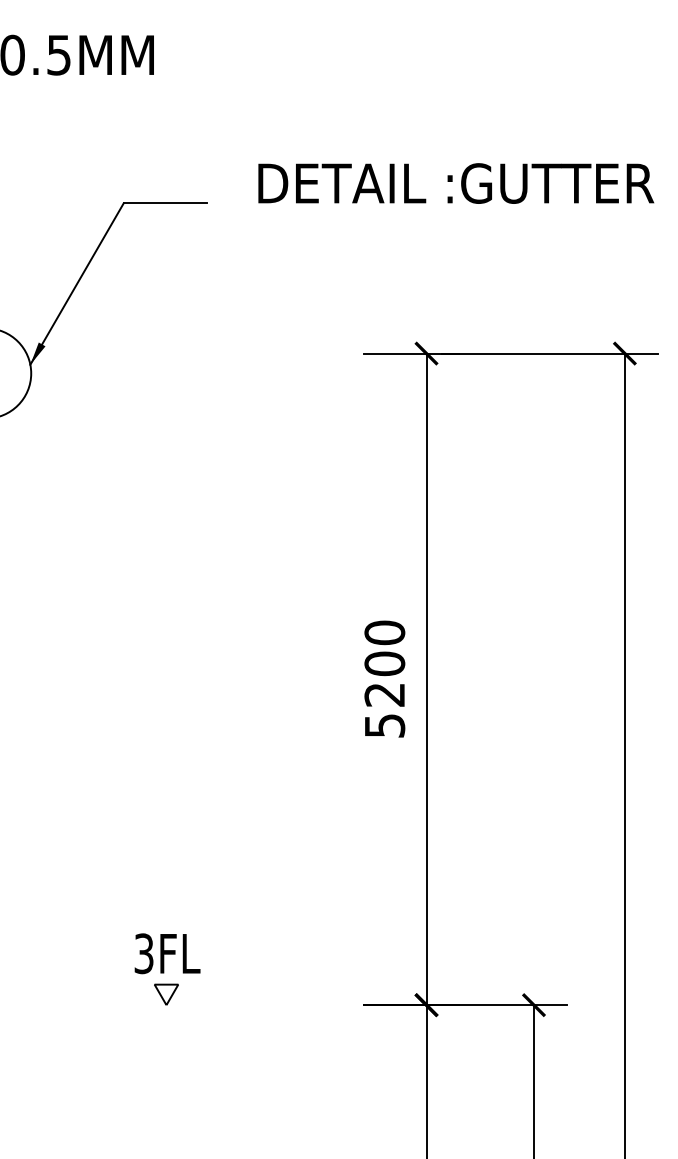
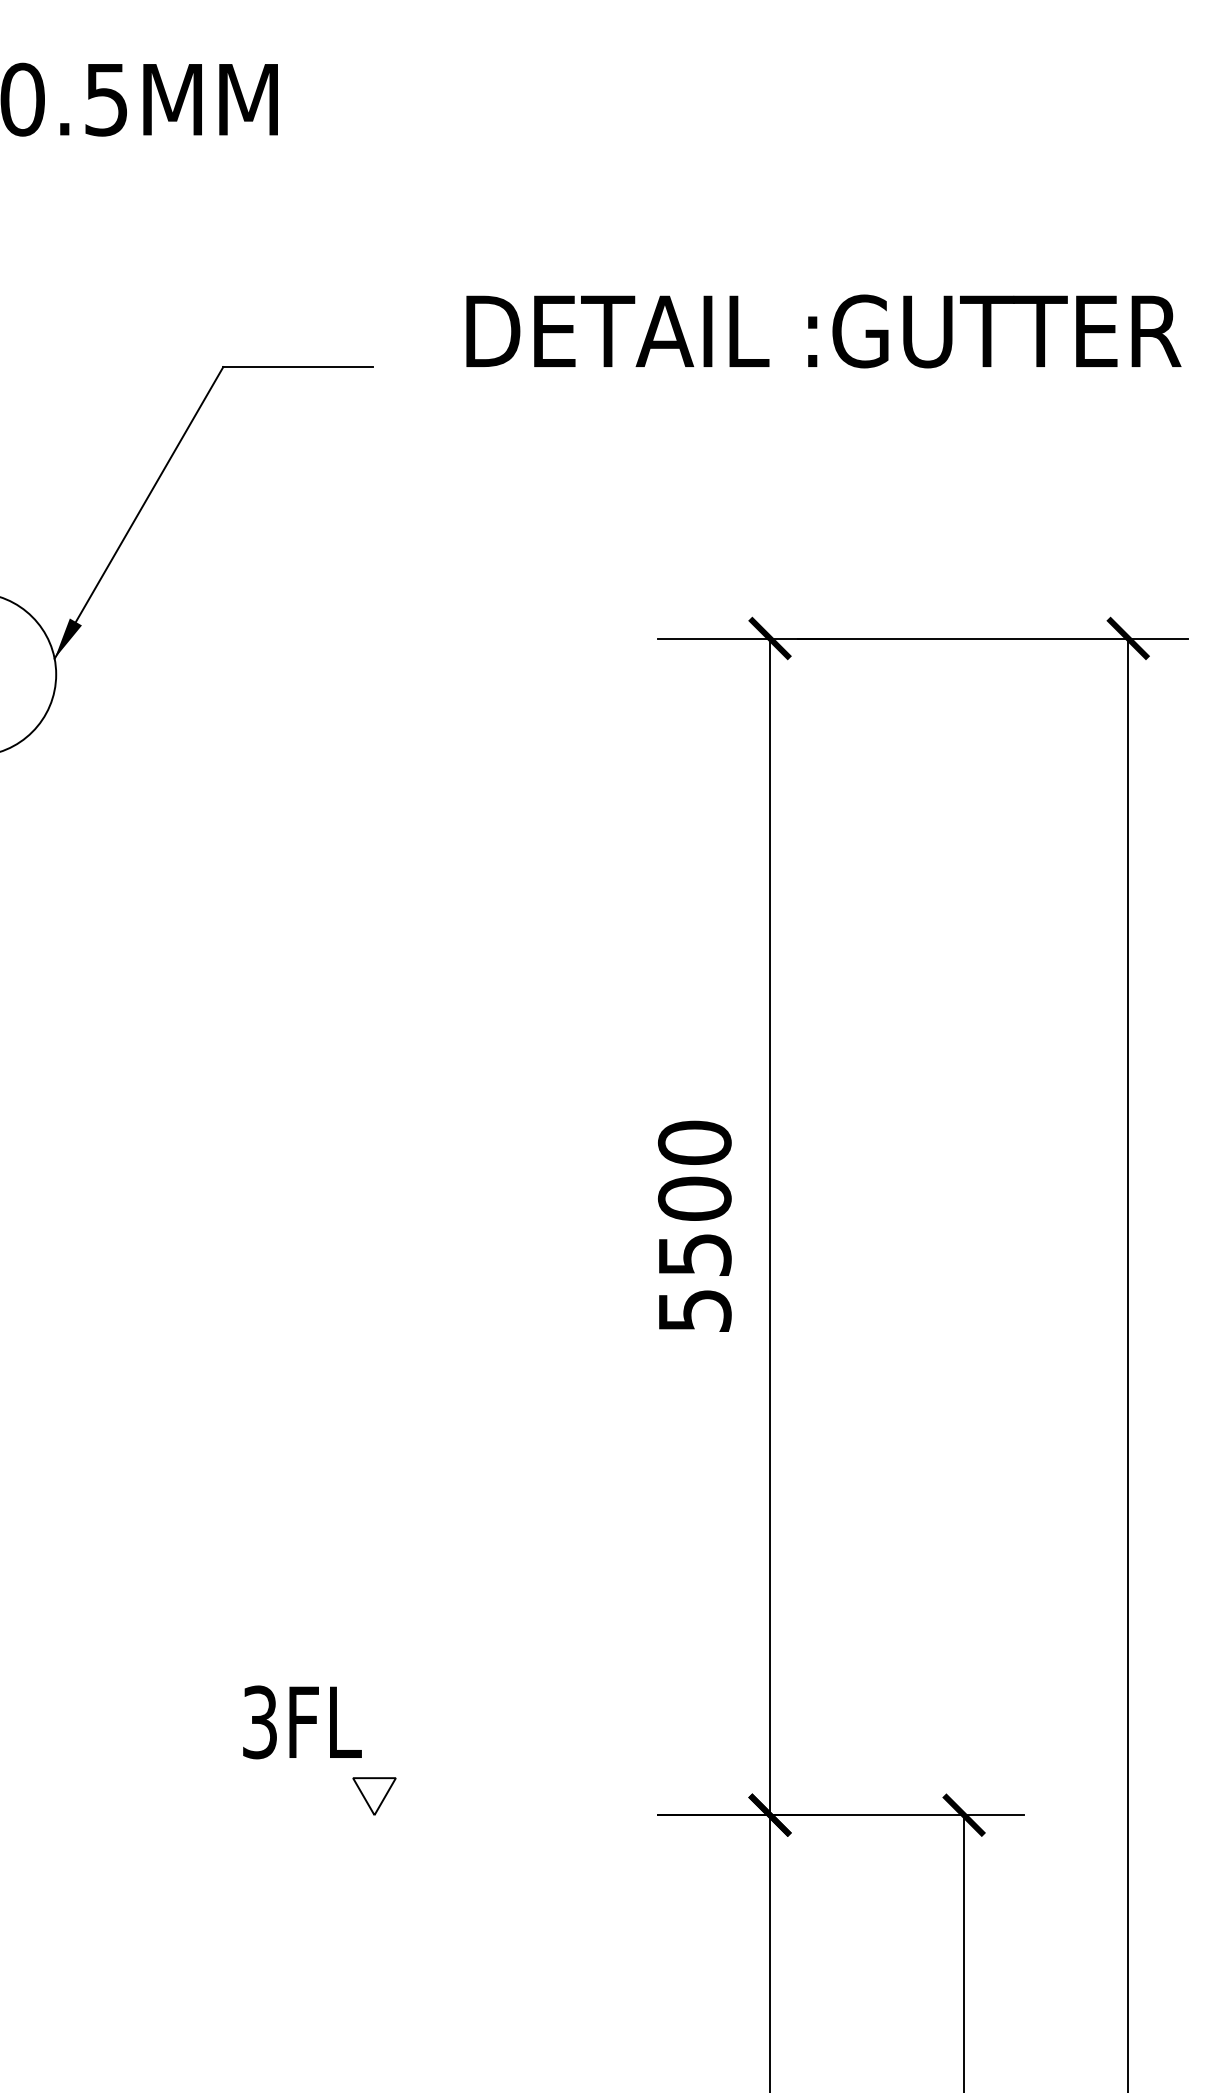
text: (384, 694) -> (694, 1254), 5200 -> 5500
part: (166, 994) -> (374, 1795), moved

